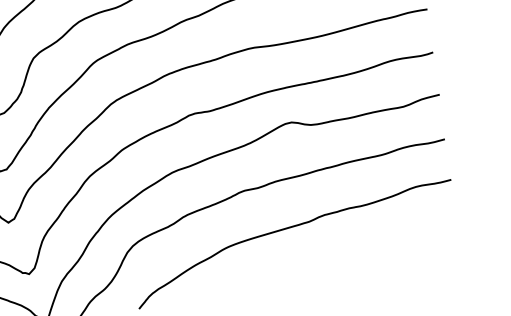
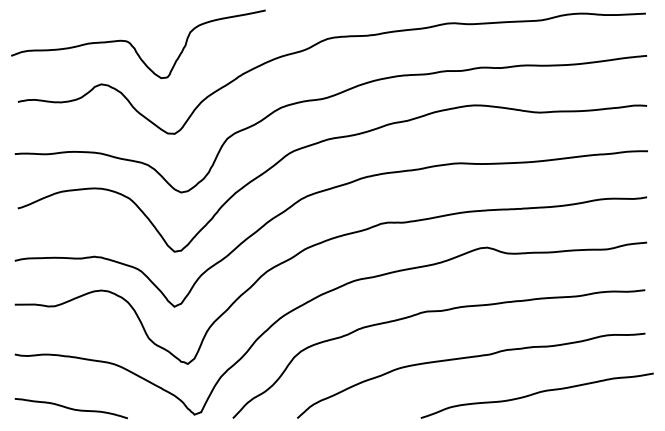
curve: (358, 252) -> (536, 394), added

